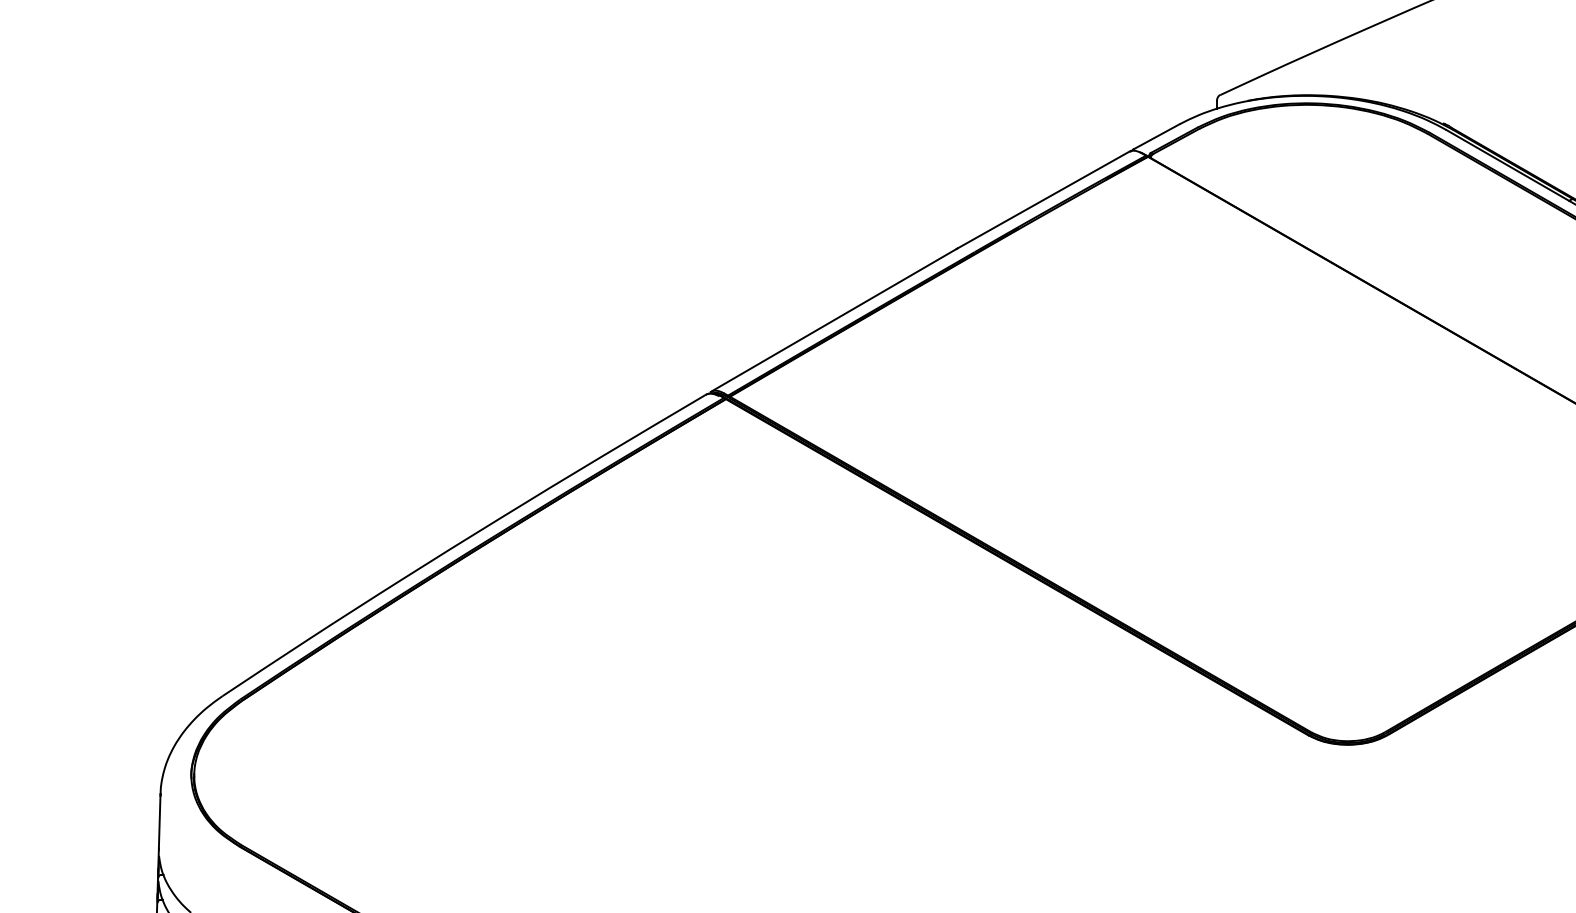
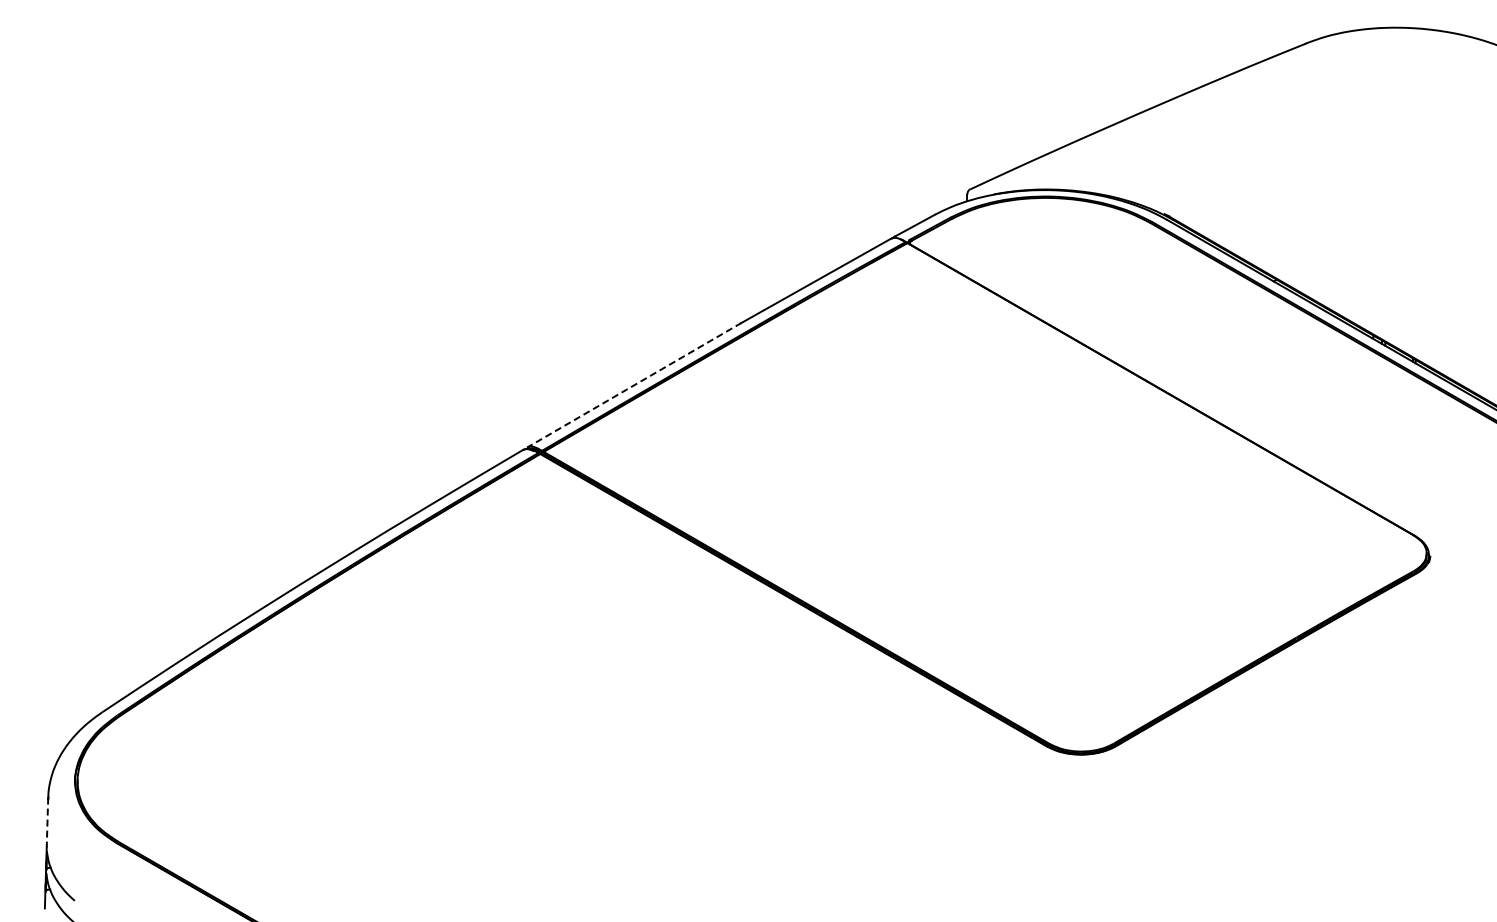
line: (833, 320) -> (633, 385), solid -> dashed
line: (159, 821) -> (47, 821), solid -> dashed

